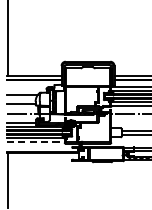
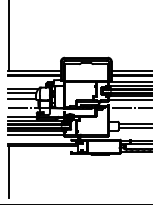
line: (21, 97) -> (22, 92), added
line: (35, 142) -> (35, 135), dashed -> solid

